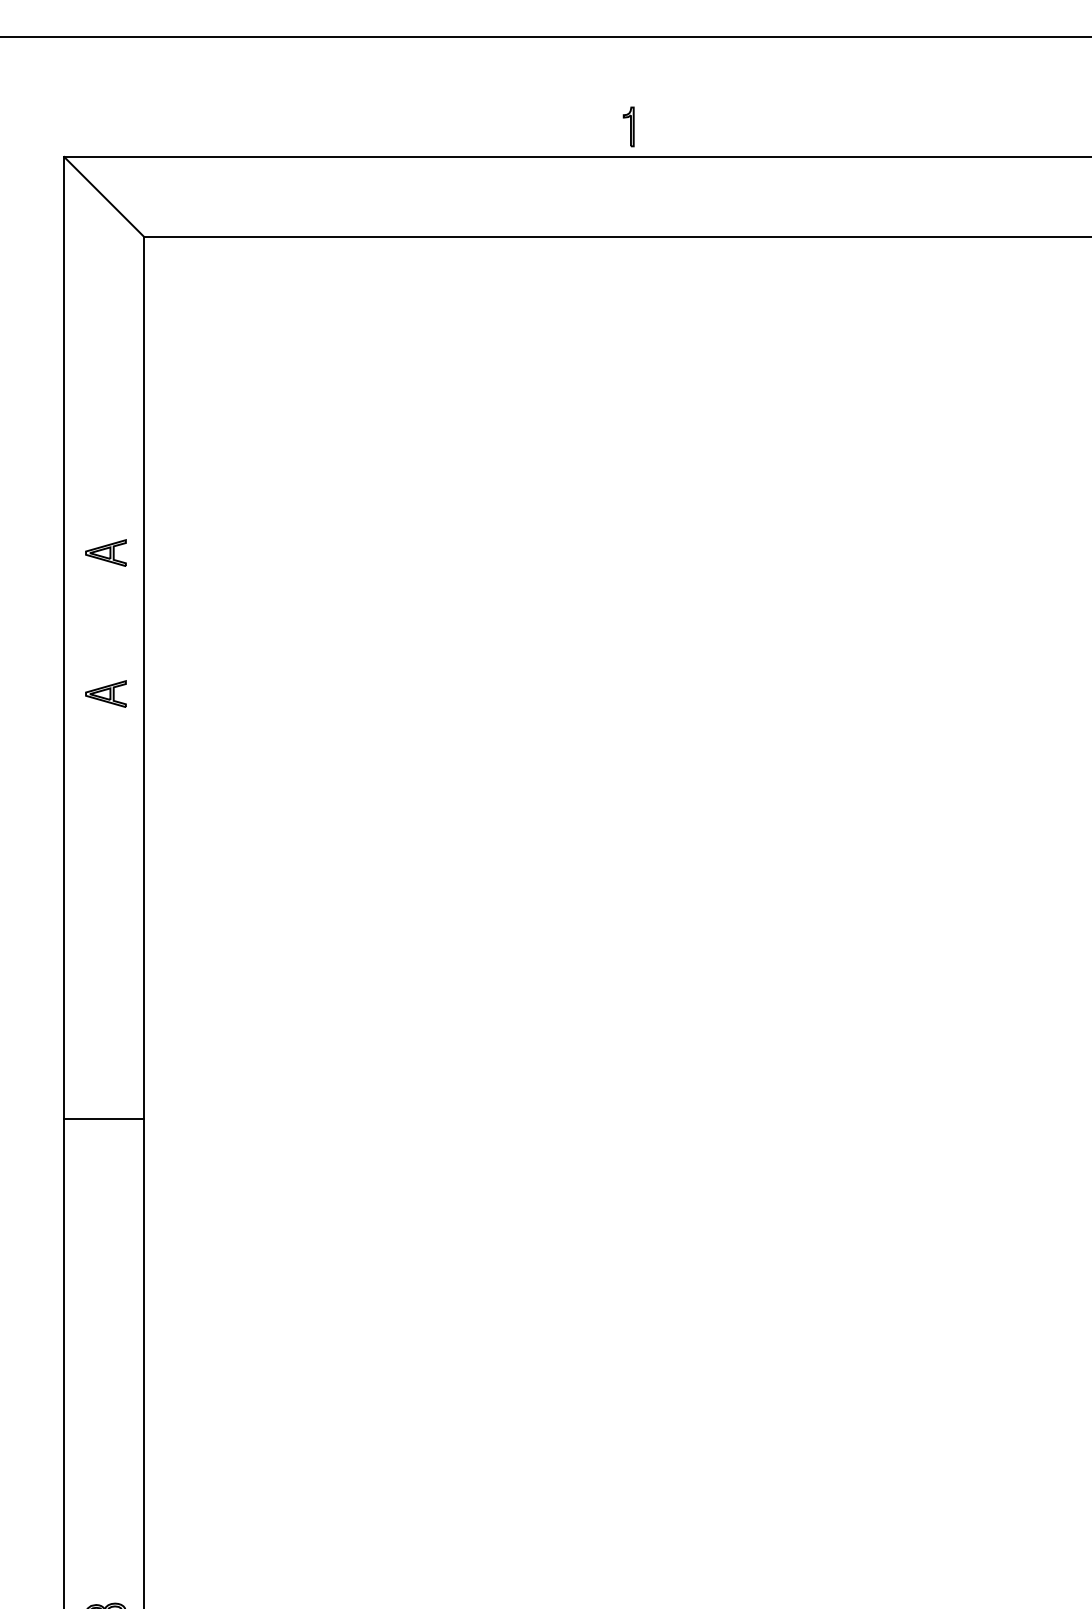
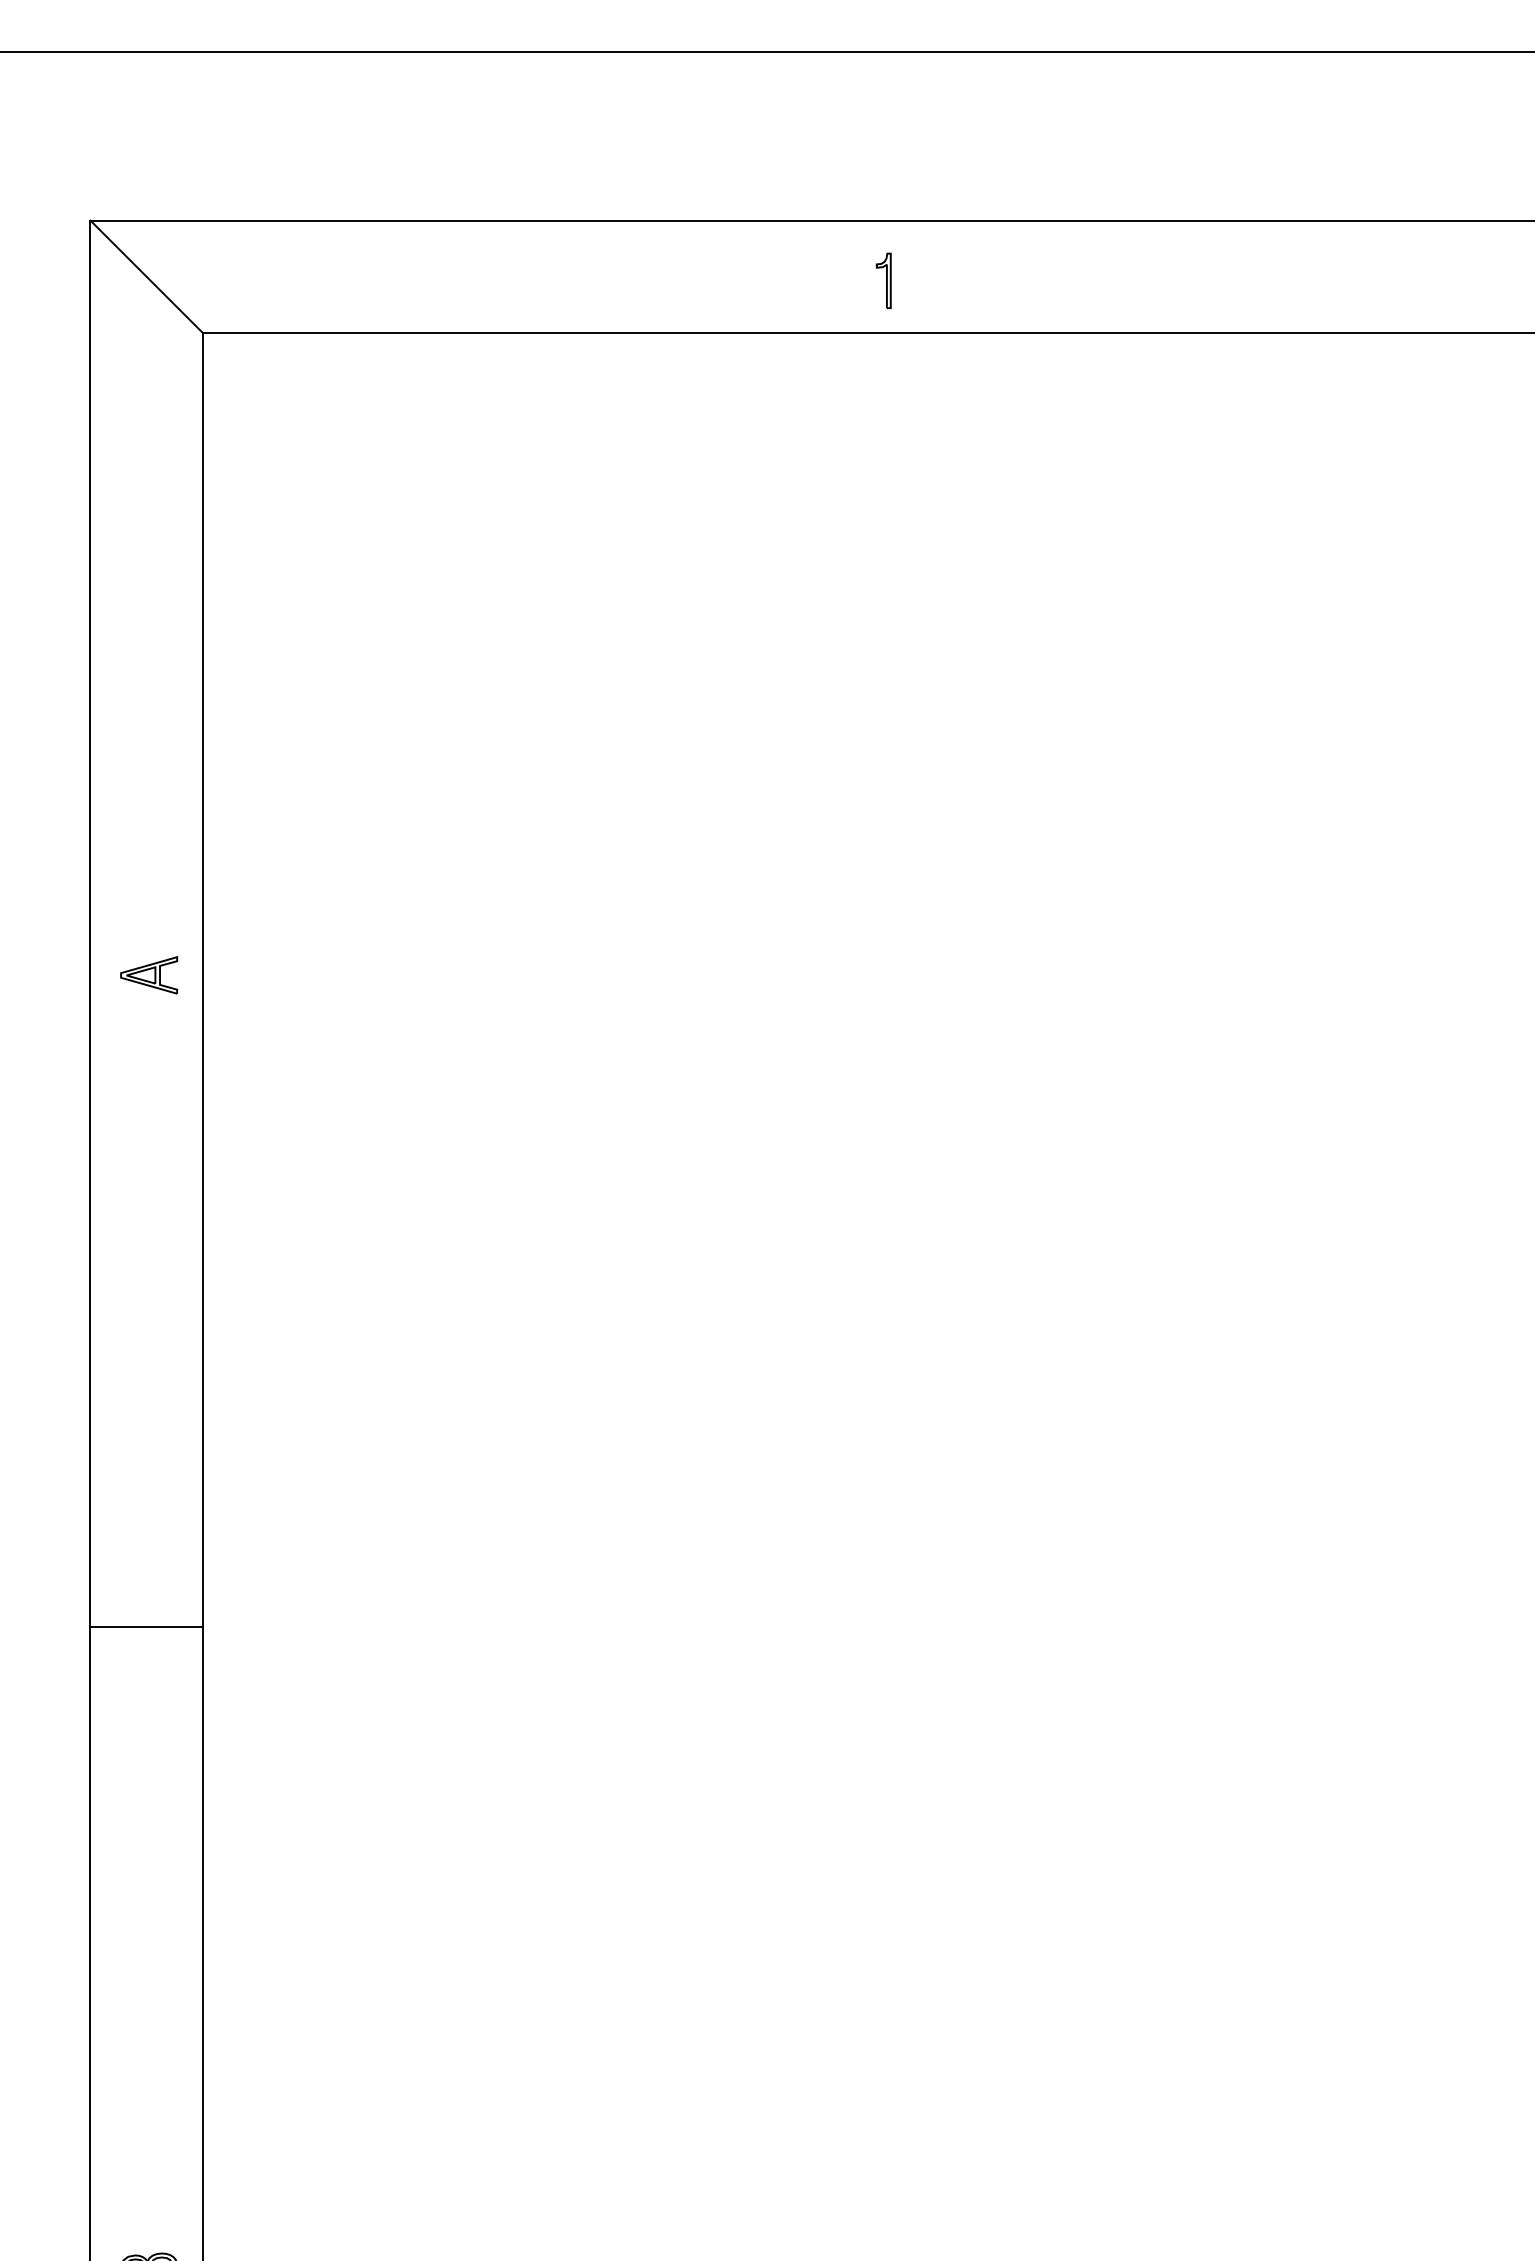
part: (628, 126) -> (883, 280), moved
part: (105, 552) -> (148, 776), removed
line: (104, 1118) -> (147, 1626), moved

